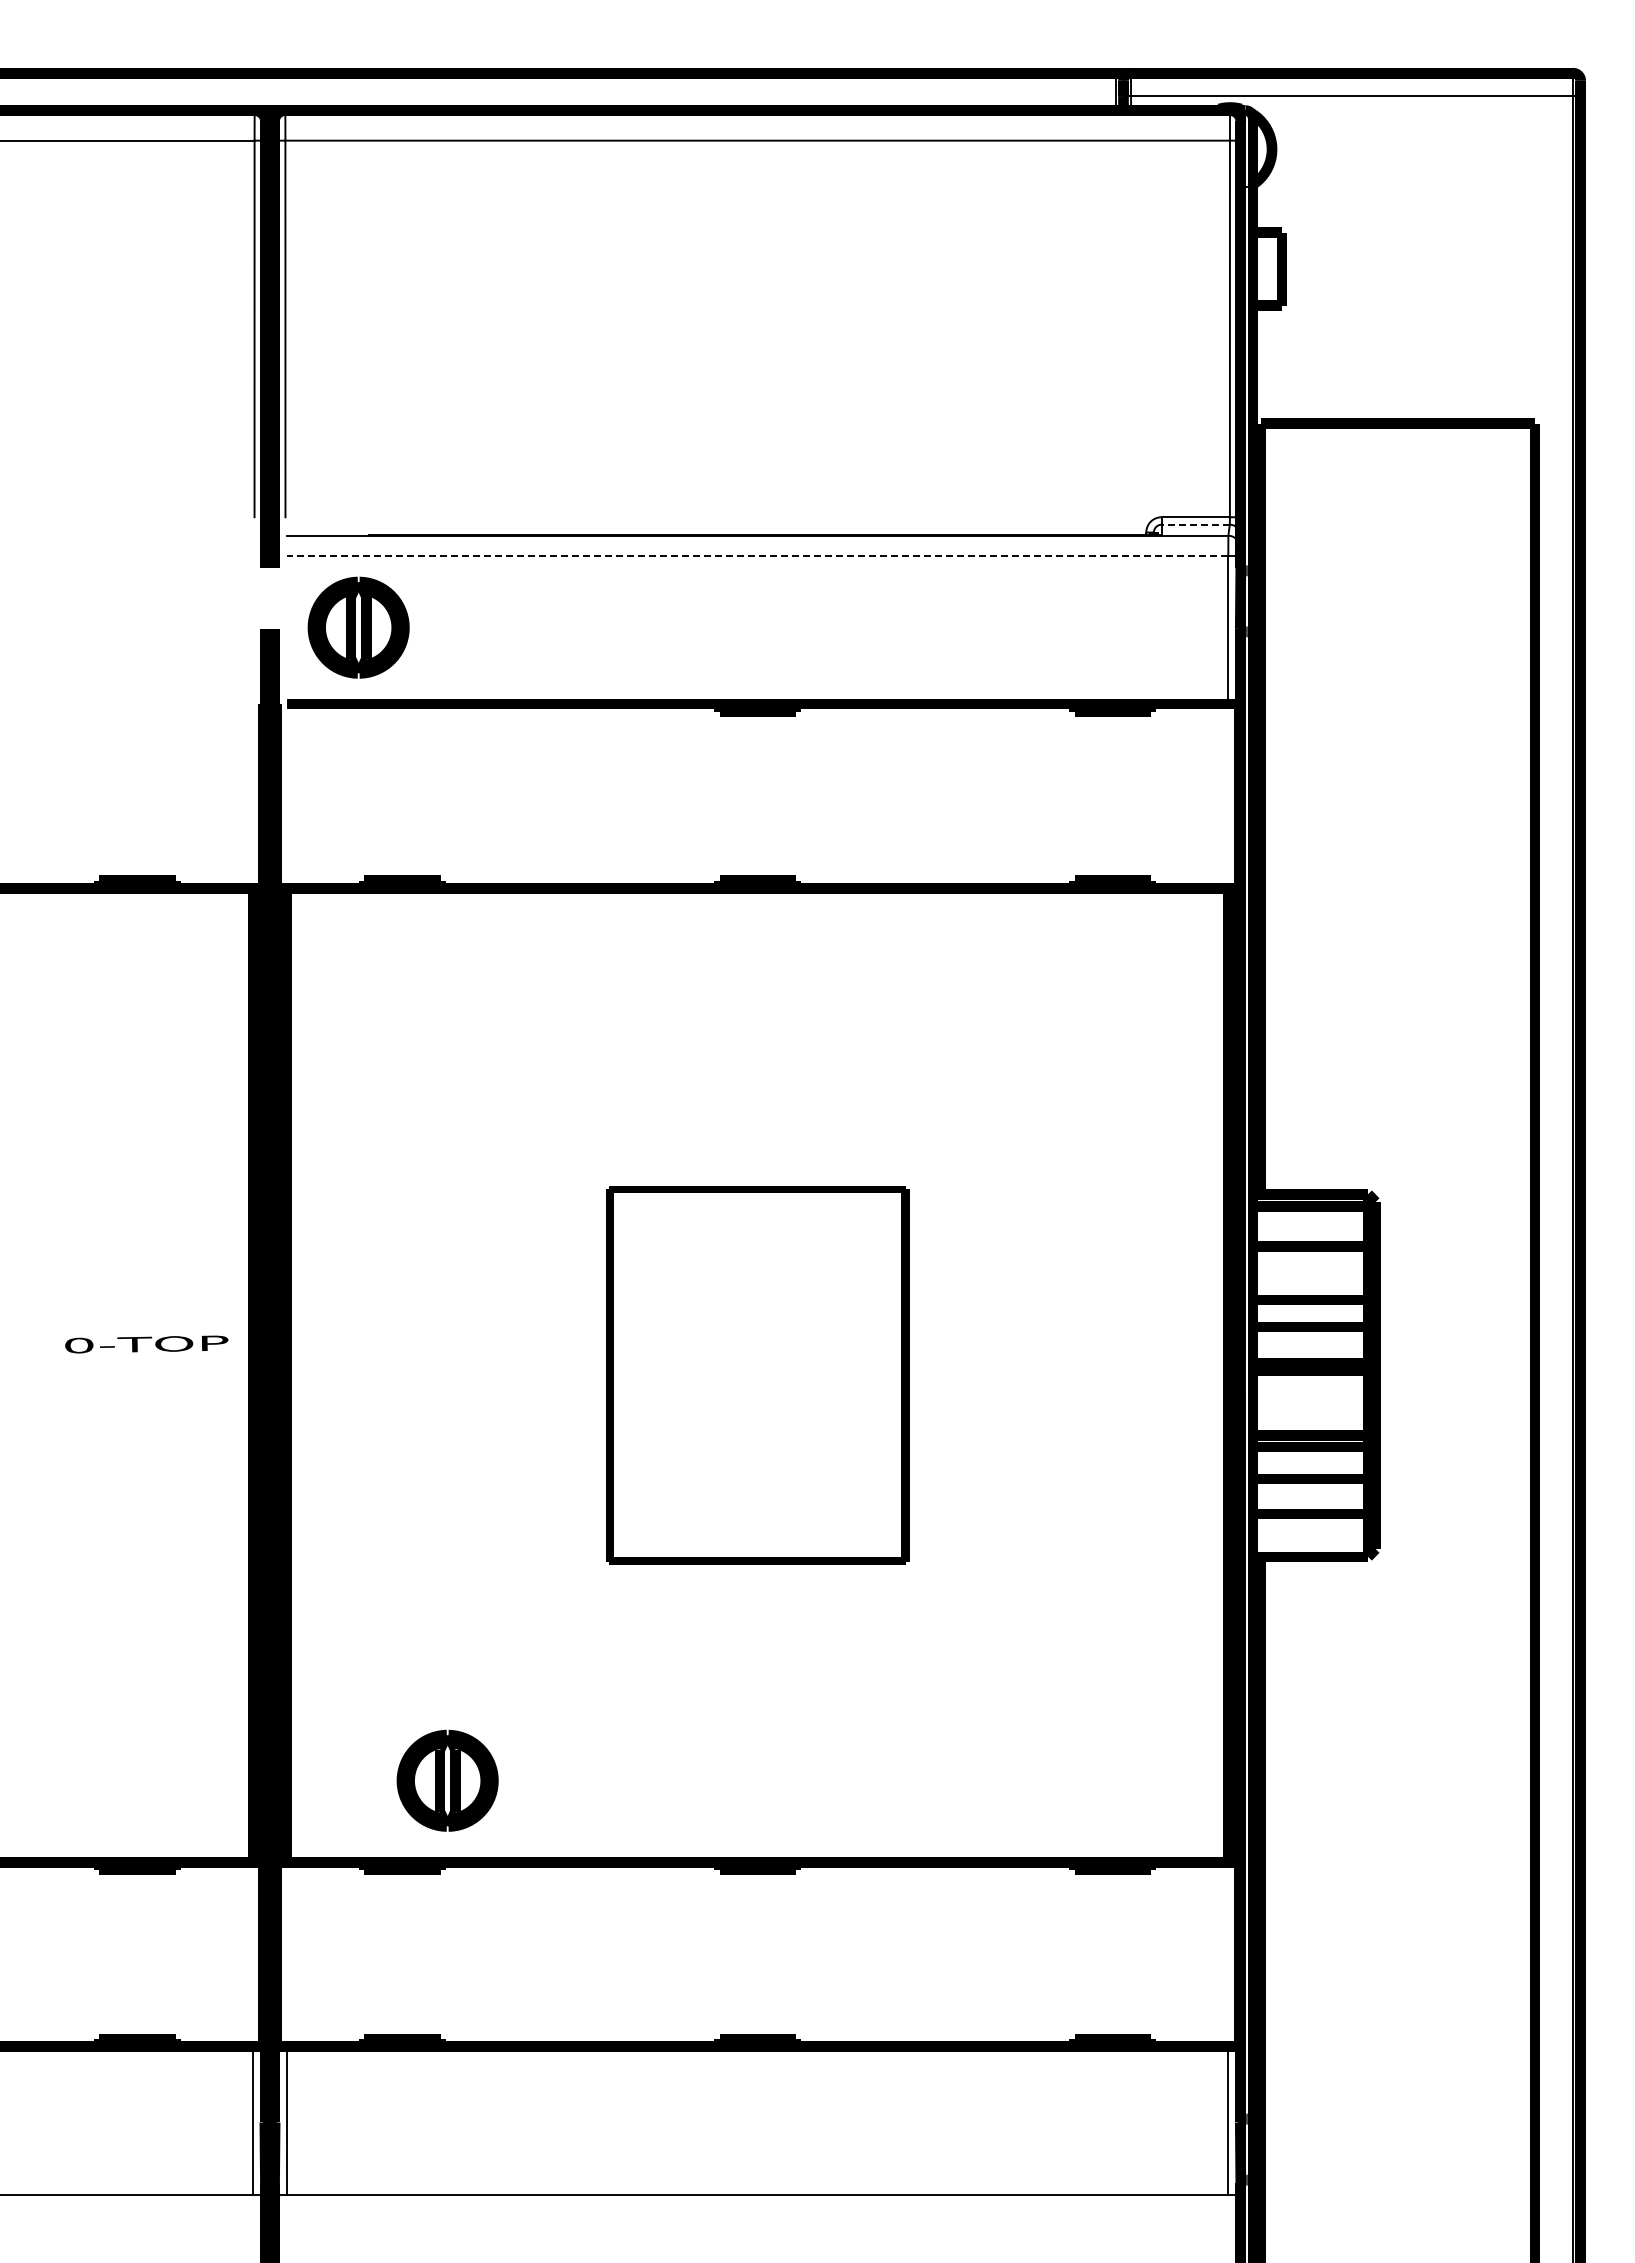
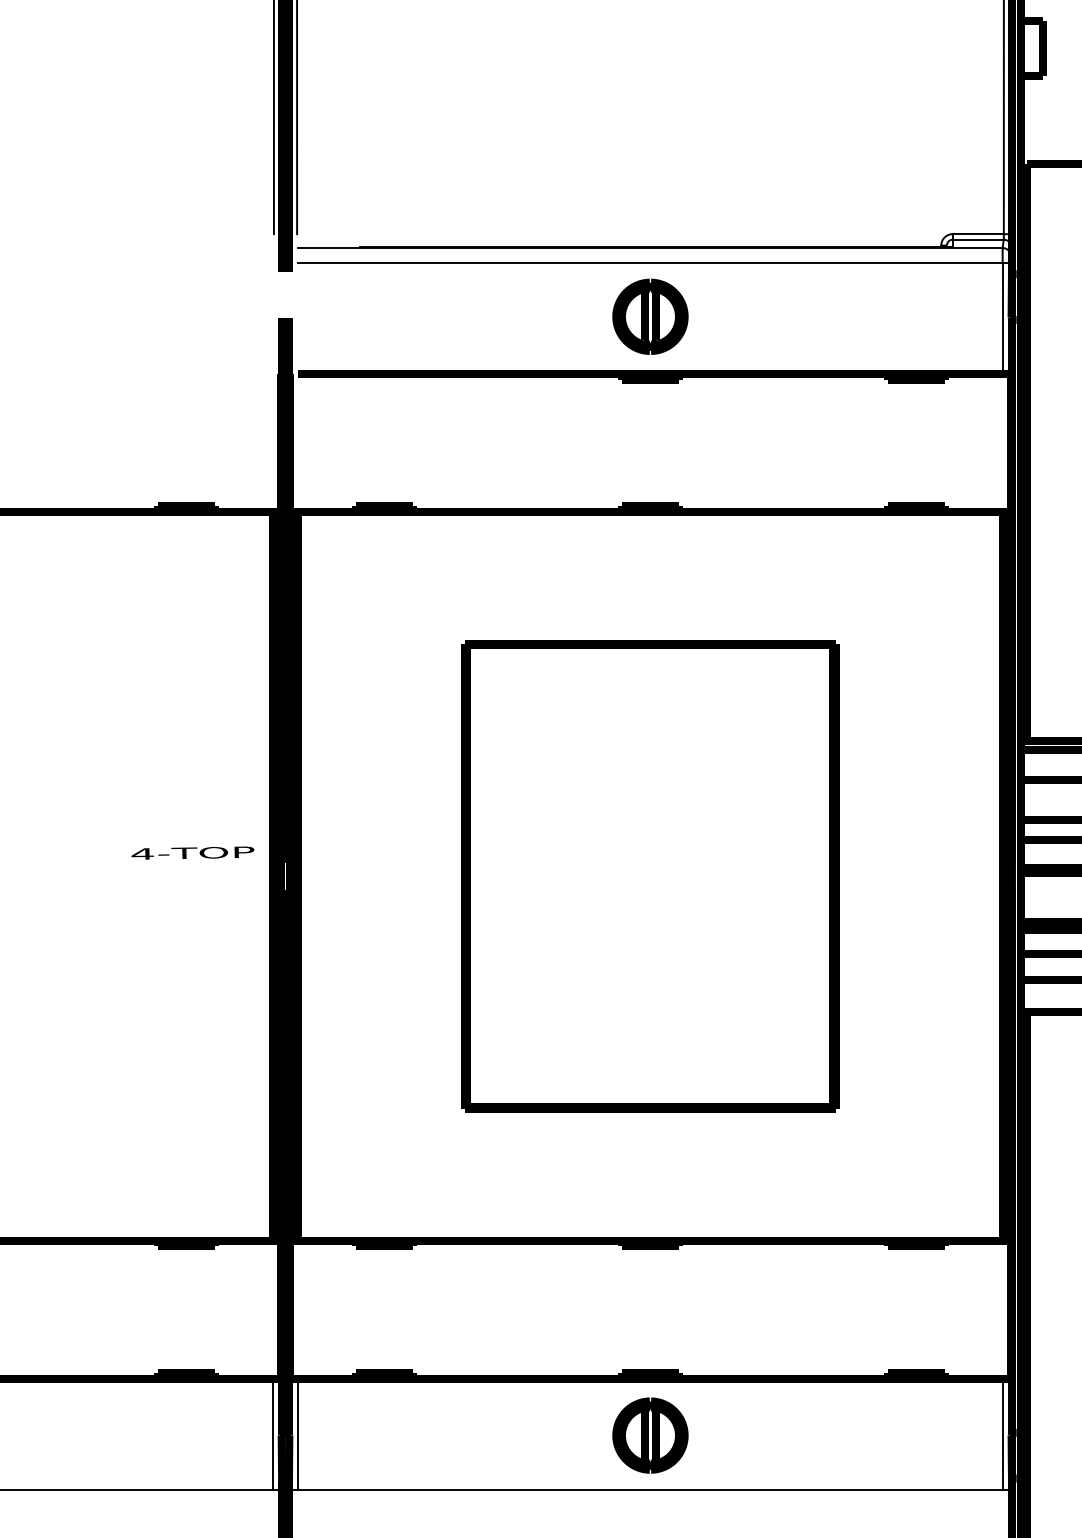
line: (1195, 524) -> (978, 239), dashed -> solid
line: (757, 555) -> (650, 262), dashed -> solid
part: (358, 627) -> (650, 316), moved
text: (79, 1345) -> (142, 853), 0-TOP -> 4-TOP
part: (757, 1375) -> (650, 876), size x1.67
part: (447, 1780) -> (650, 1435), moved

